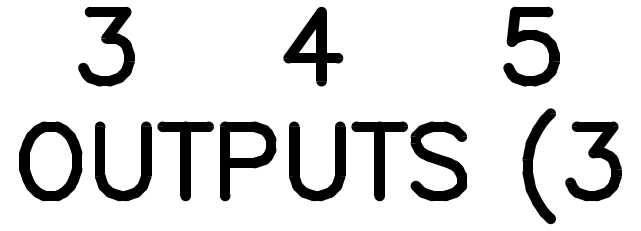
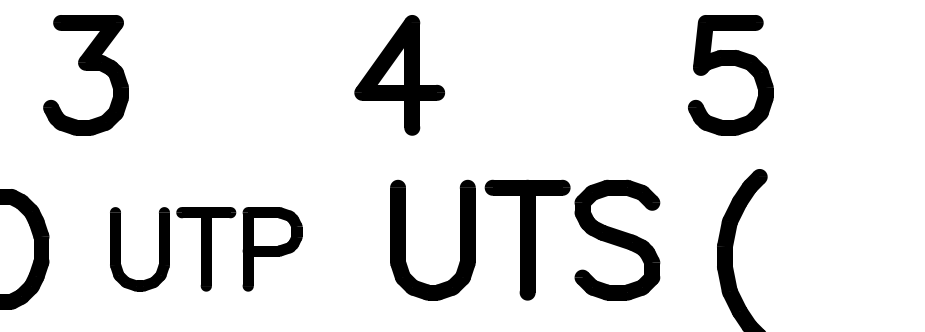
part: (185, 161) -> (205, 249), size x0.7
part: (378, 161) -> (525, 240), moved
part: (593, 161) -> (824, 249), removed

